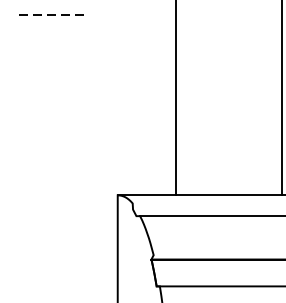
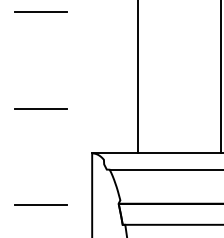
line: (51, 14) -> (40, 11), dashed -> solid
line: (51, 138) -> (40, 108), added
line: (51, 260) -> (40, 204), added

